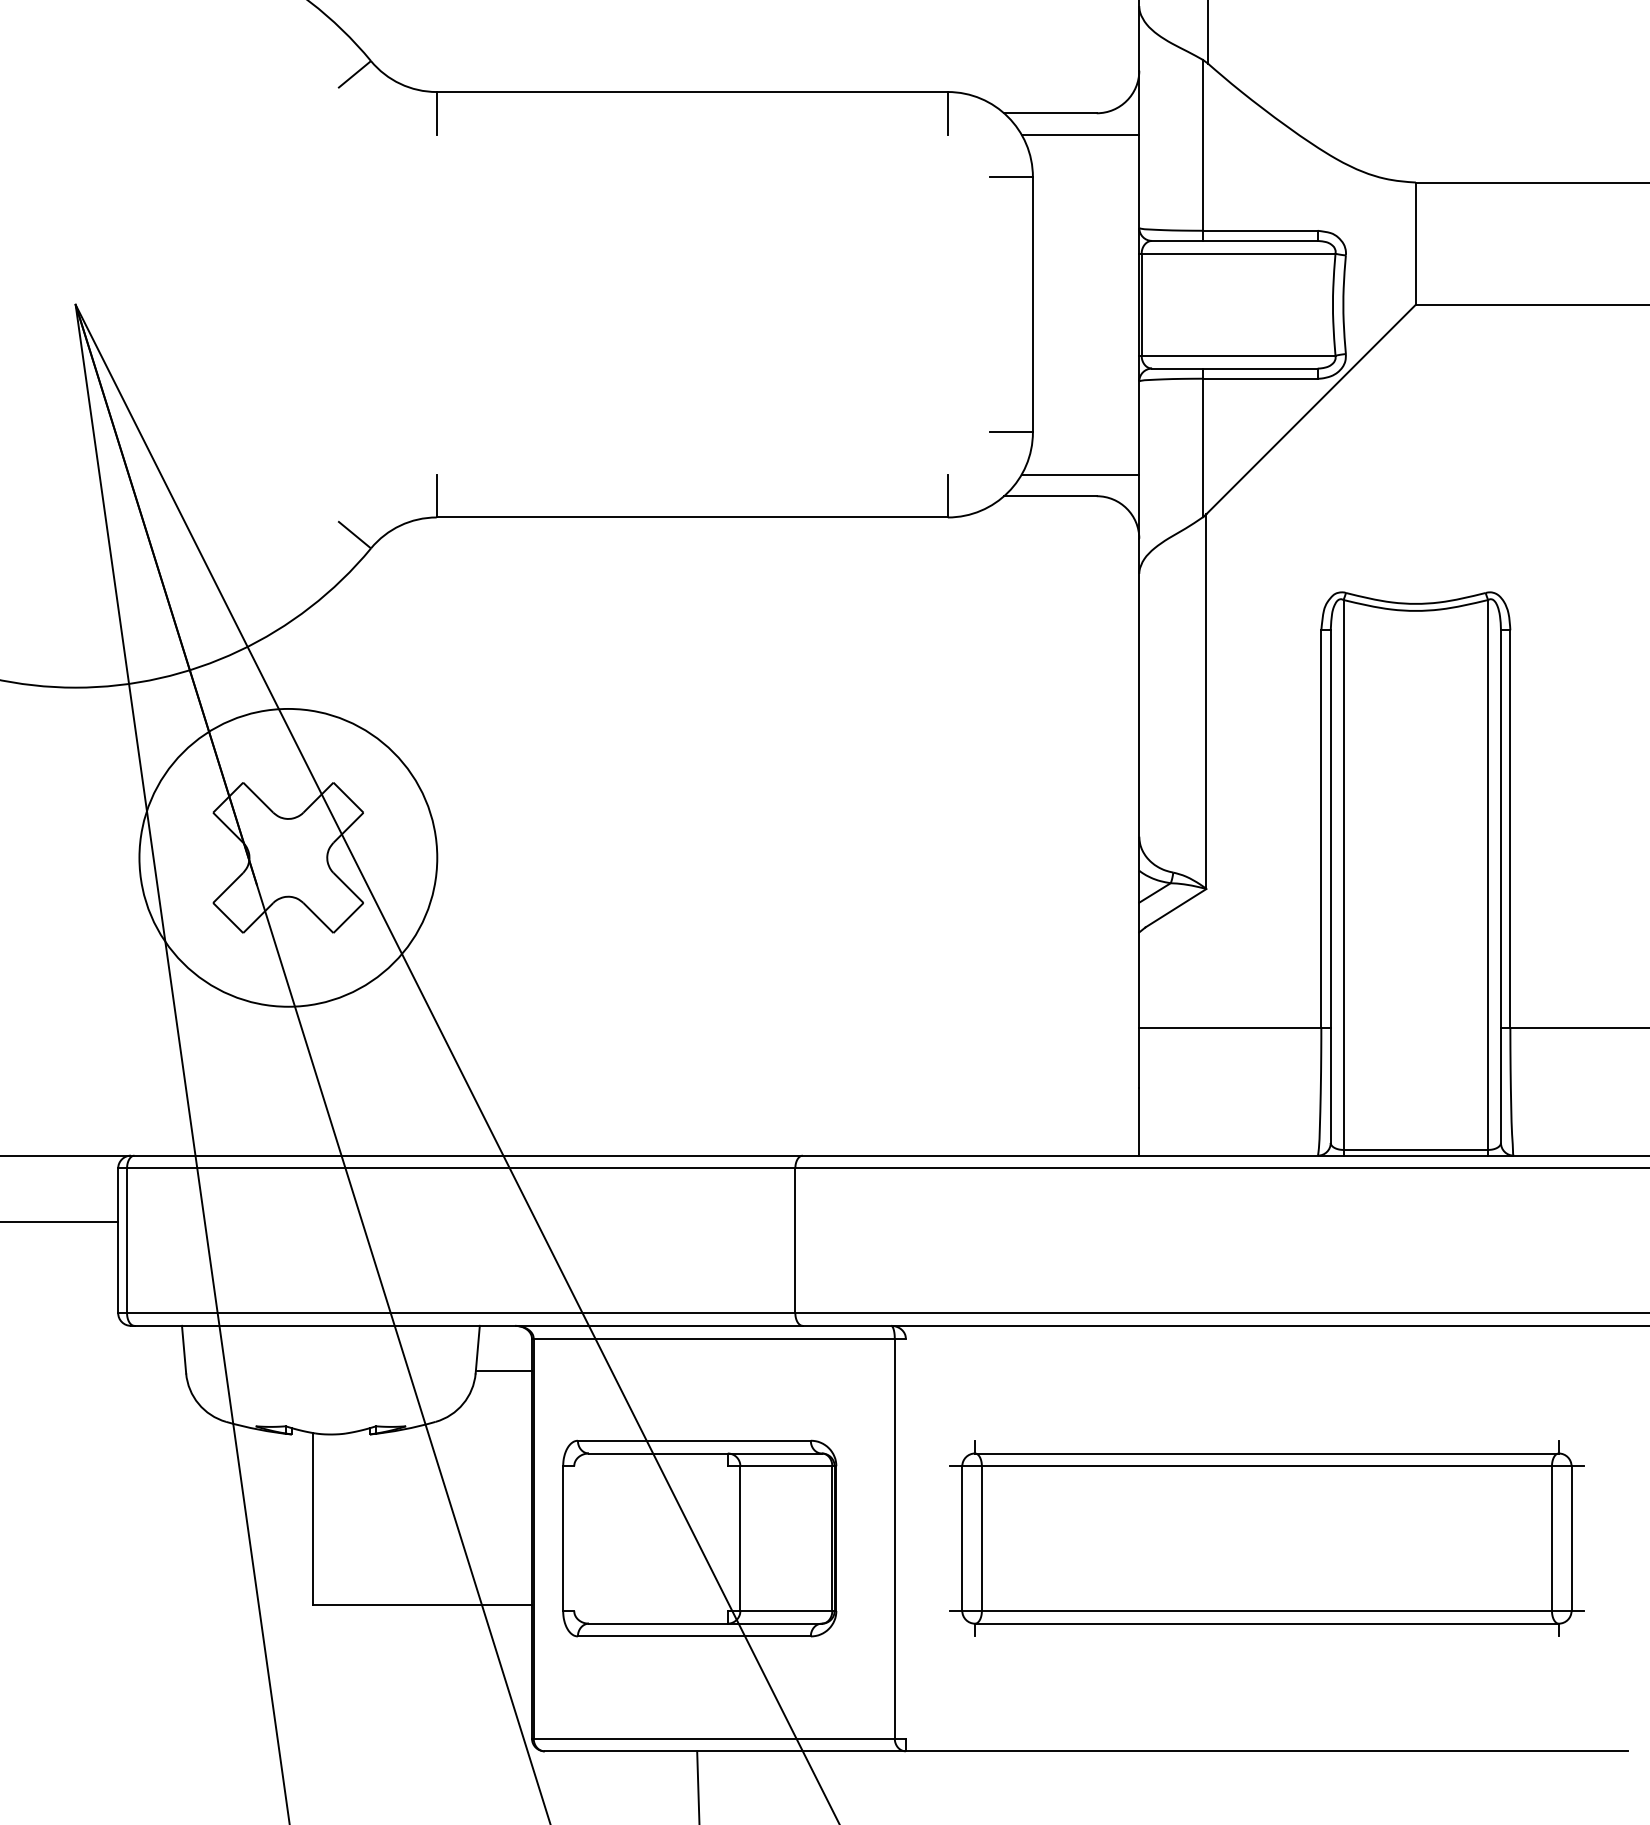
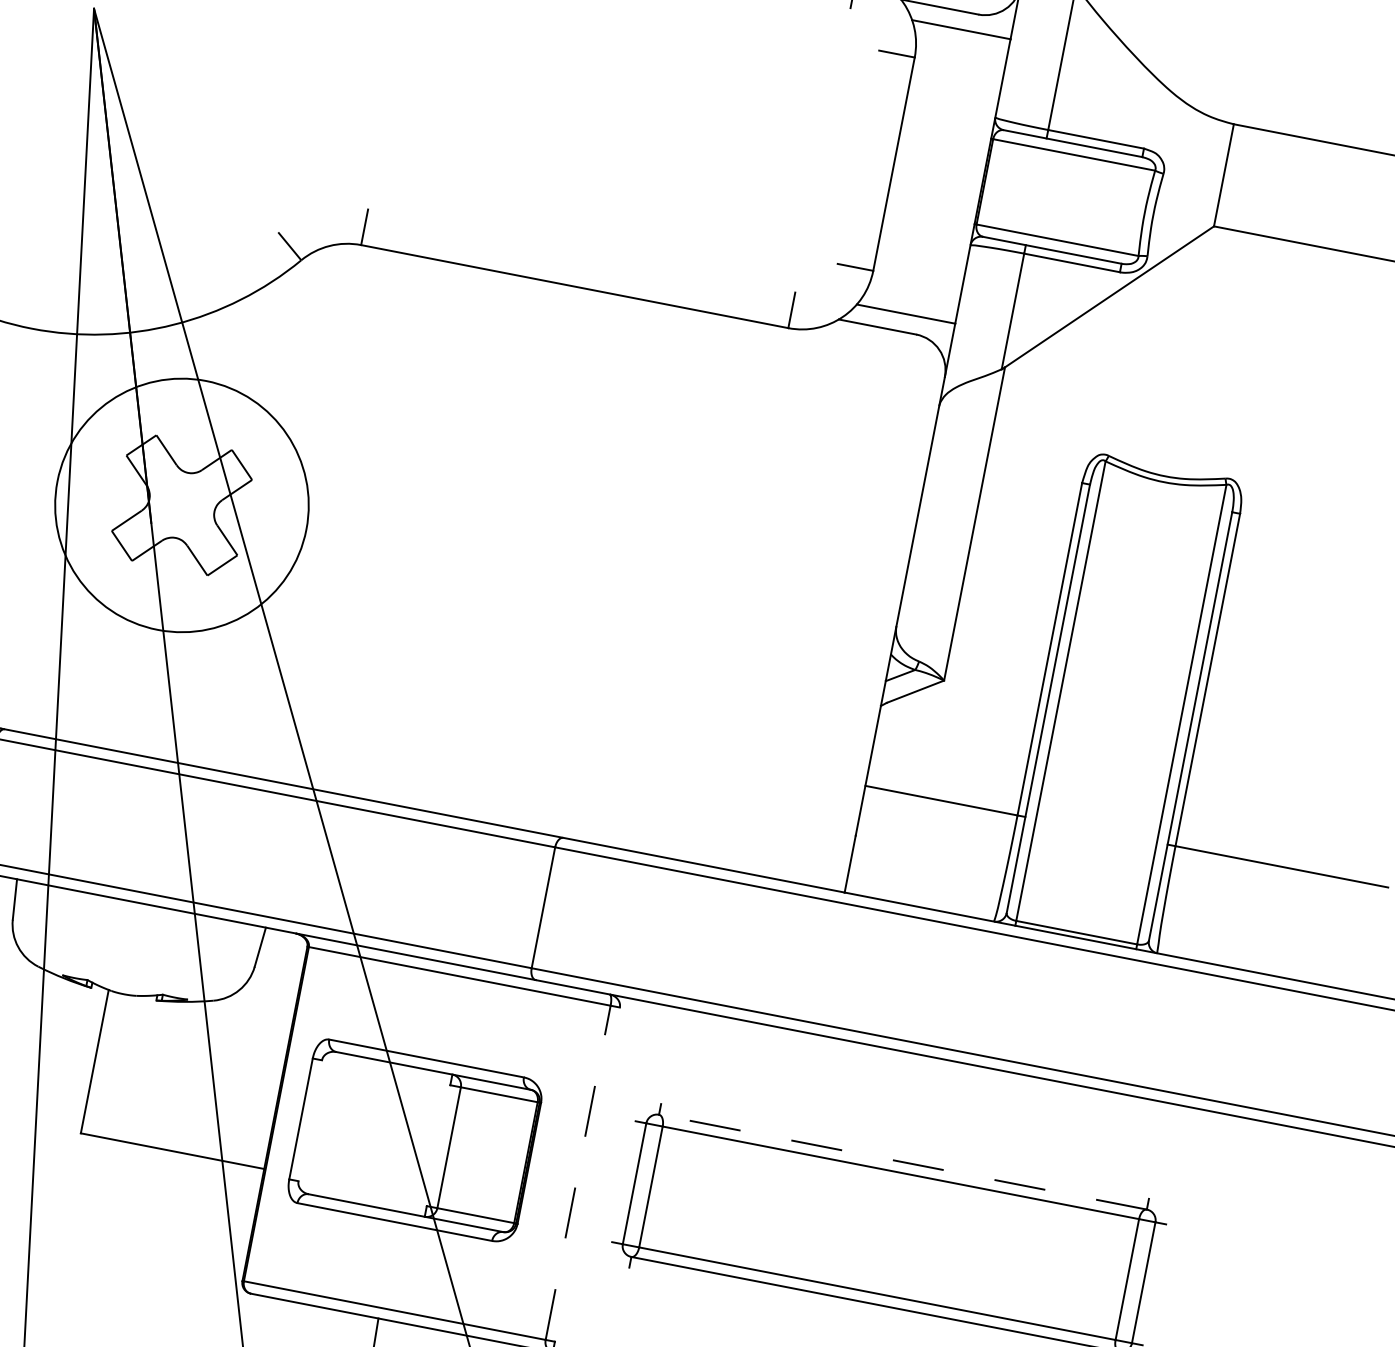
line: (503, 1370) -> (278, 968), removed
line: (1266, 1453) -> (902, 1162), solid -> dashed
line: (894, 1538) -> (577, 1172), solid -> dashed

